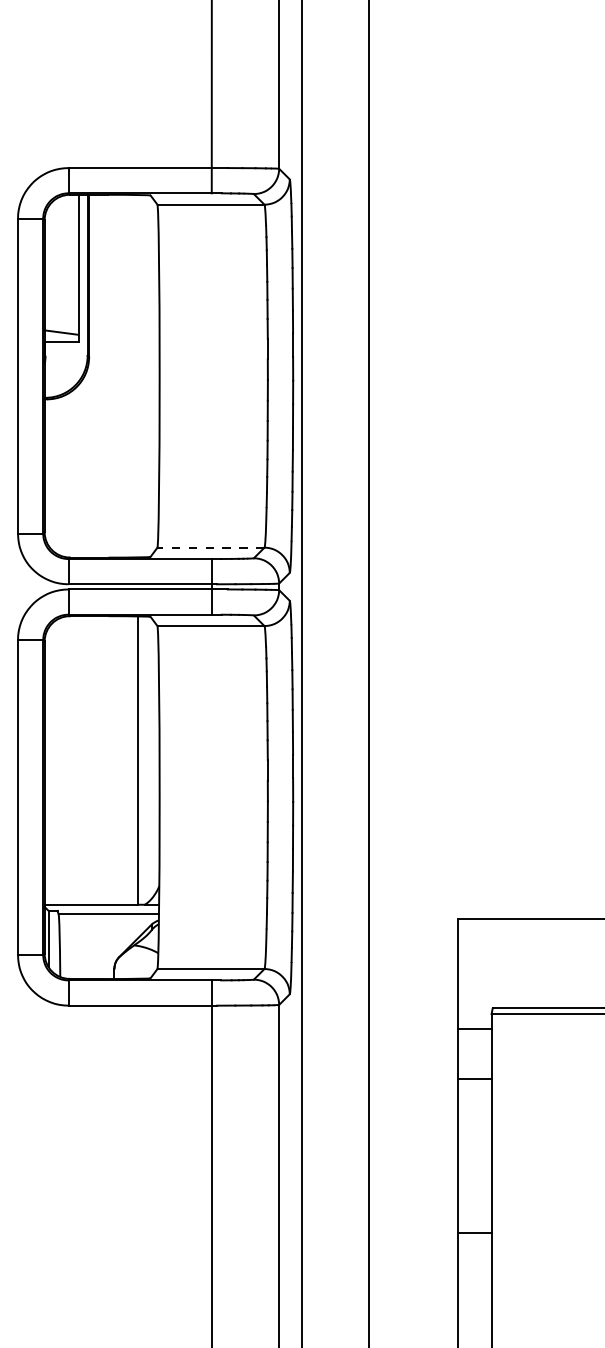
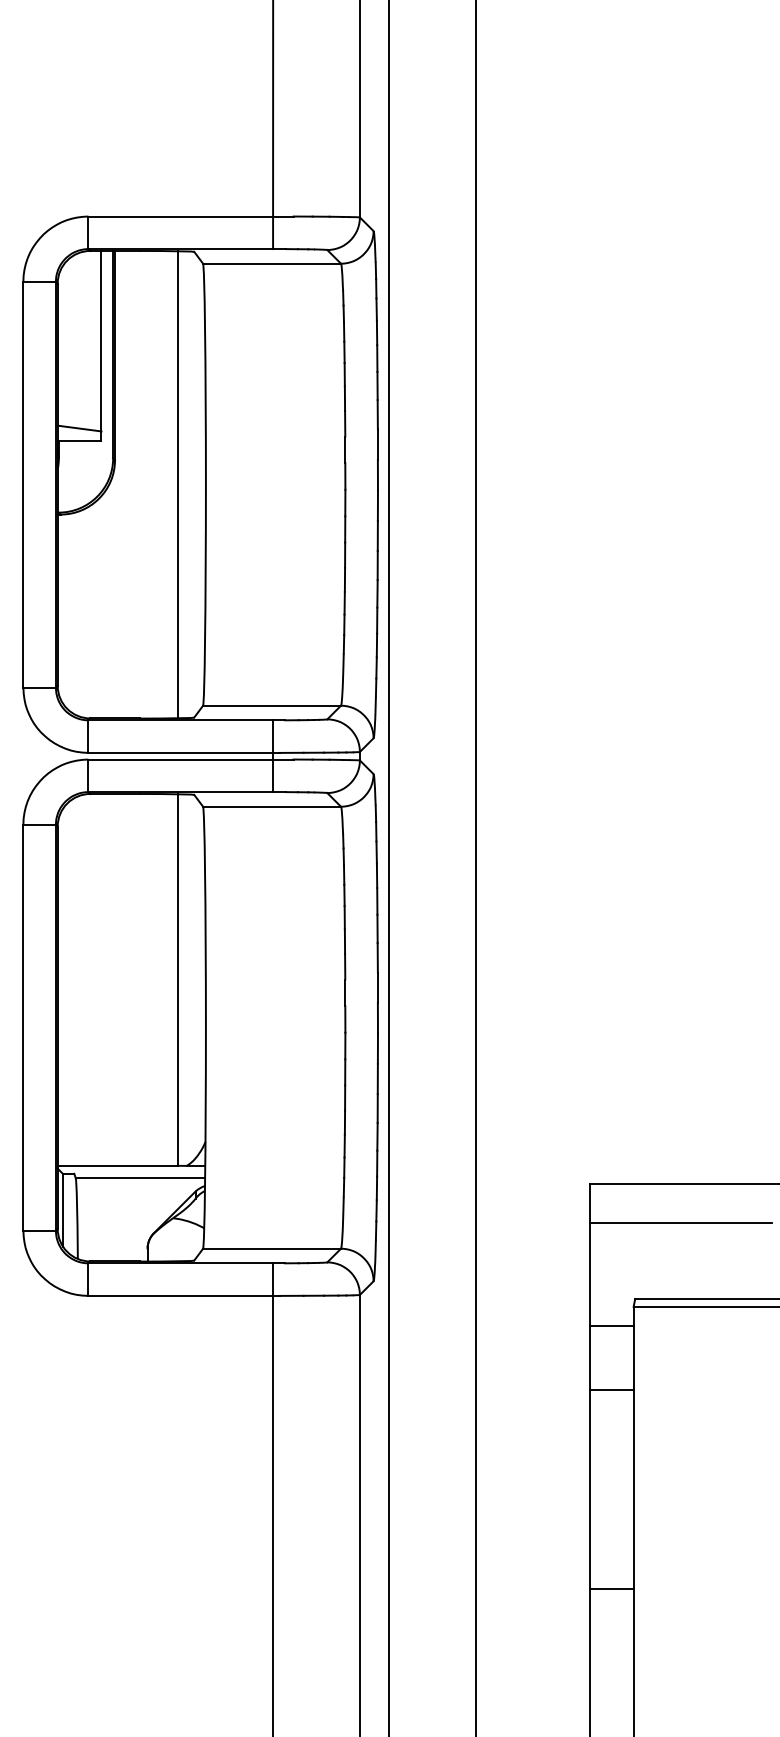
line: (138, 376) -> (178, 484), added
line: (211, 547) -> (272, 705), dashed -> solid
line: (528, 948) -> (681, 1222), added

